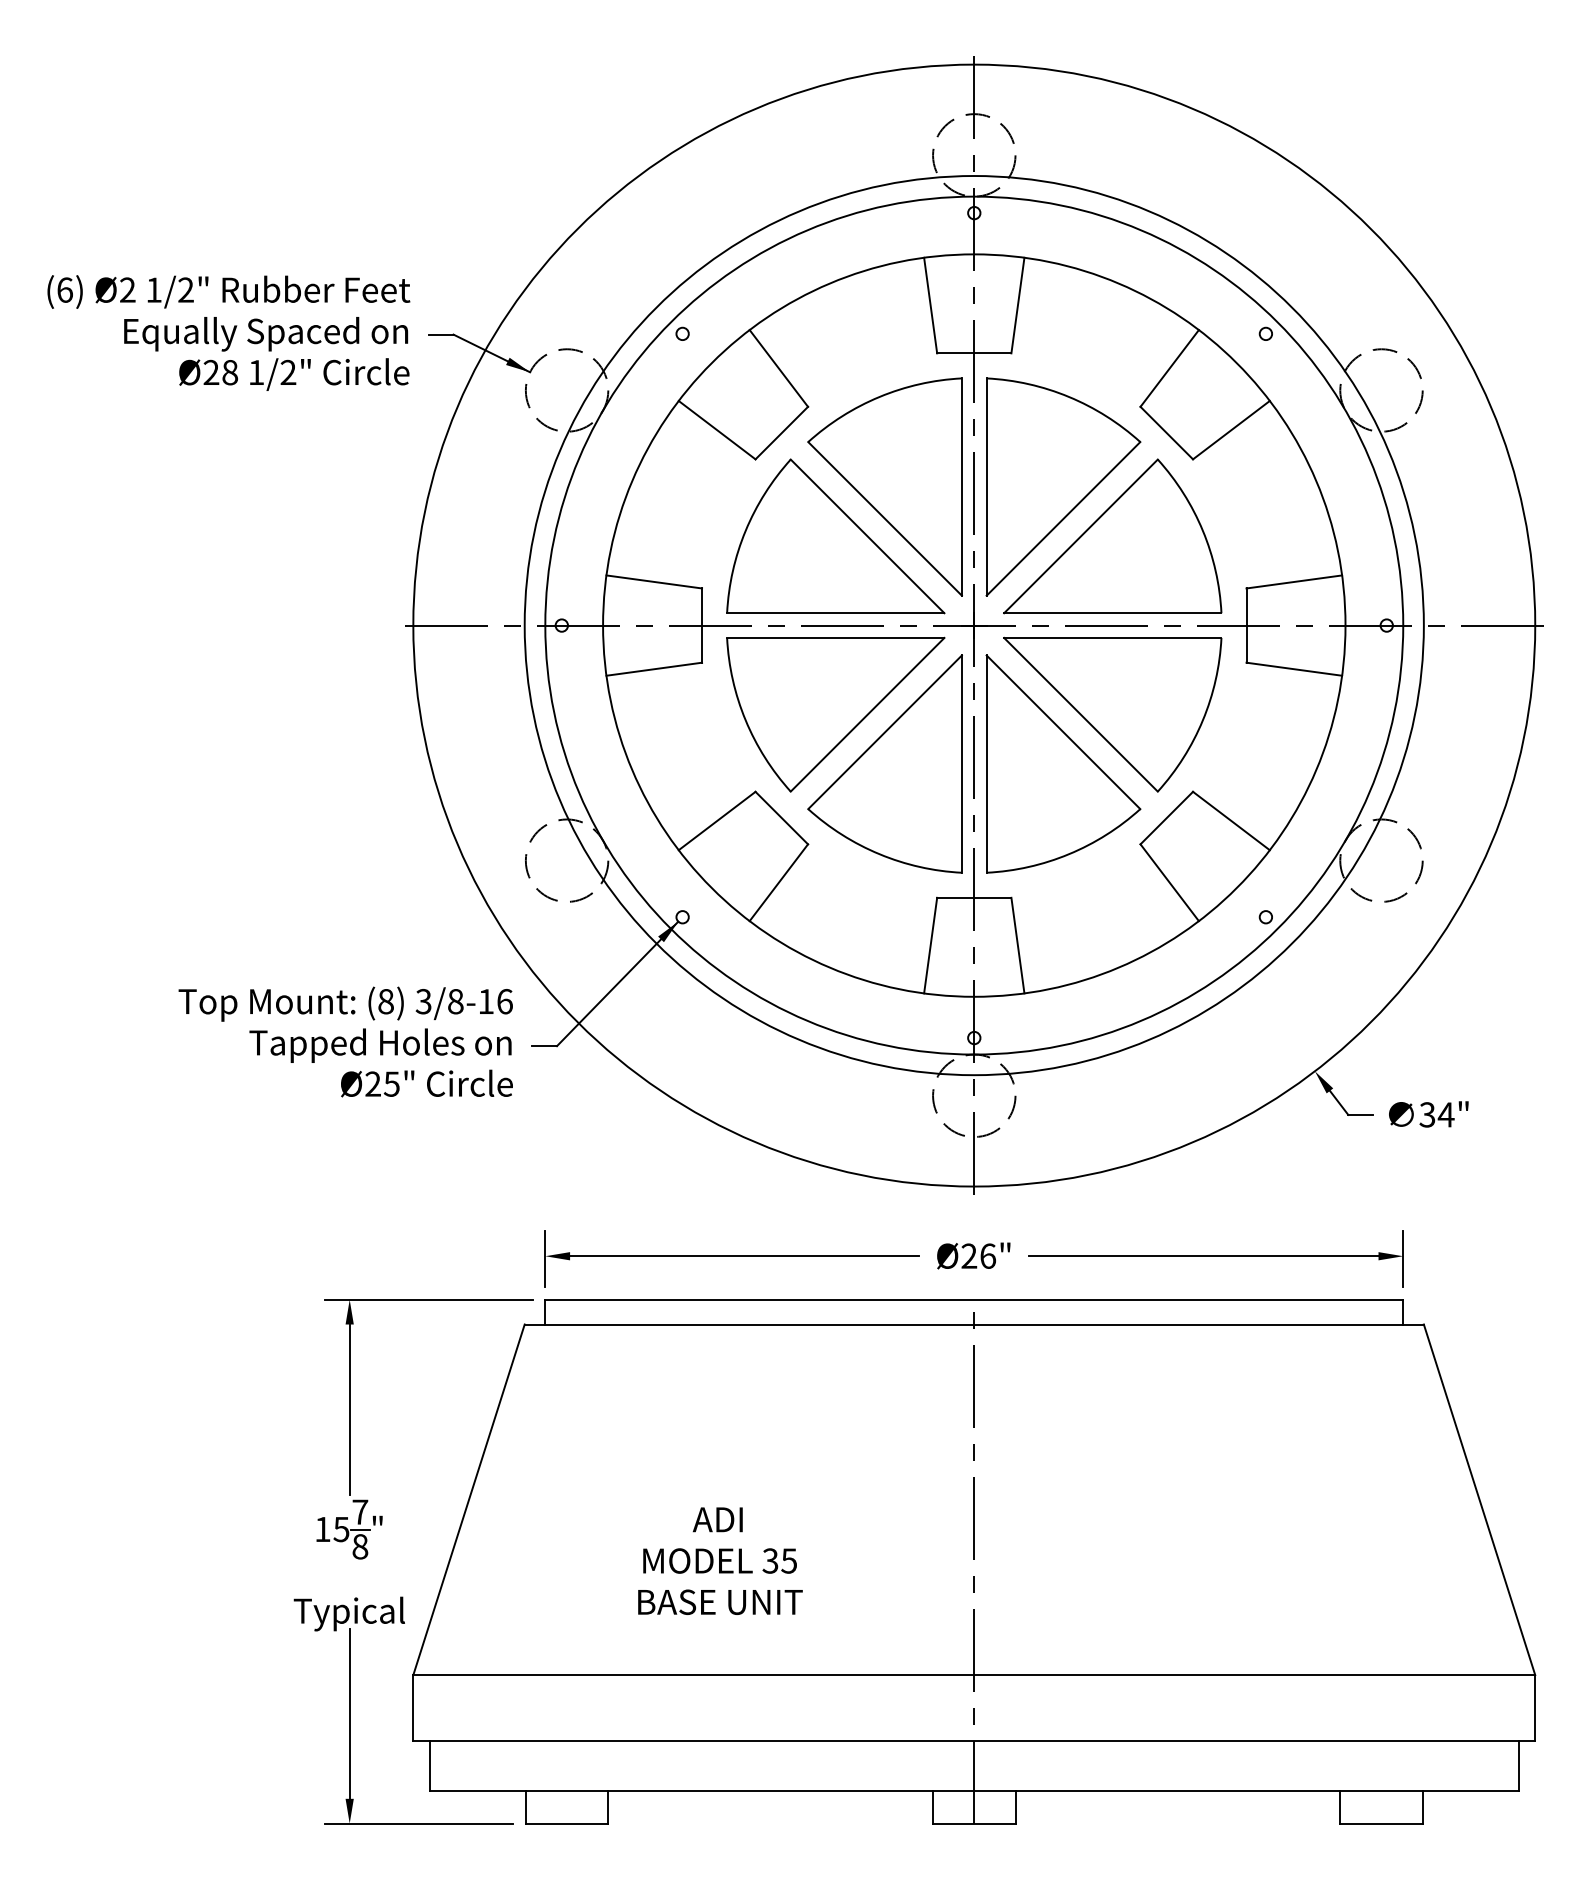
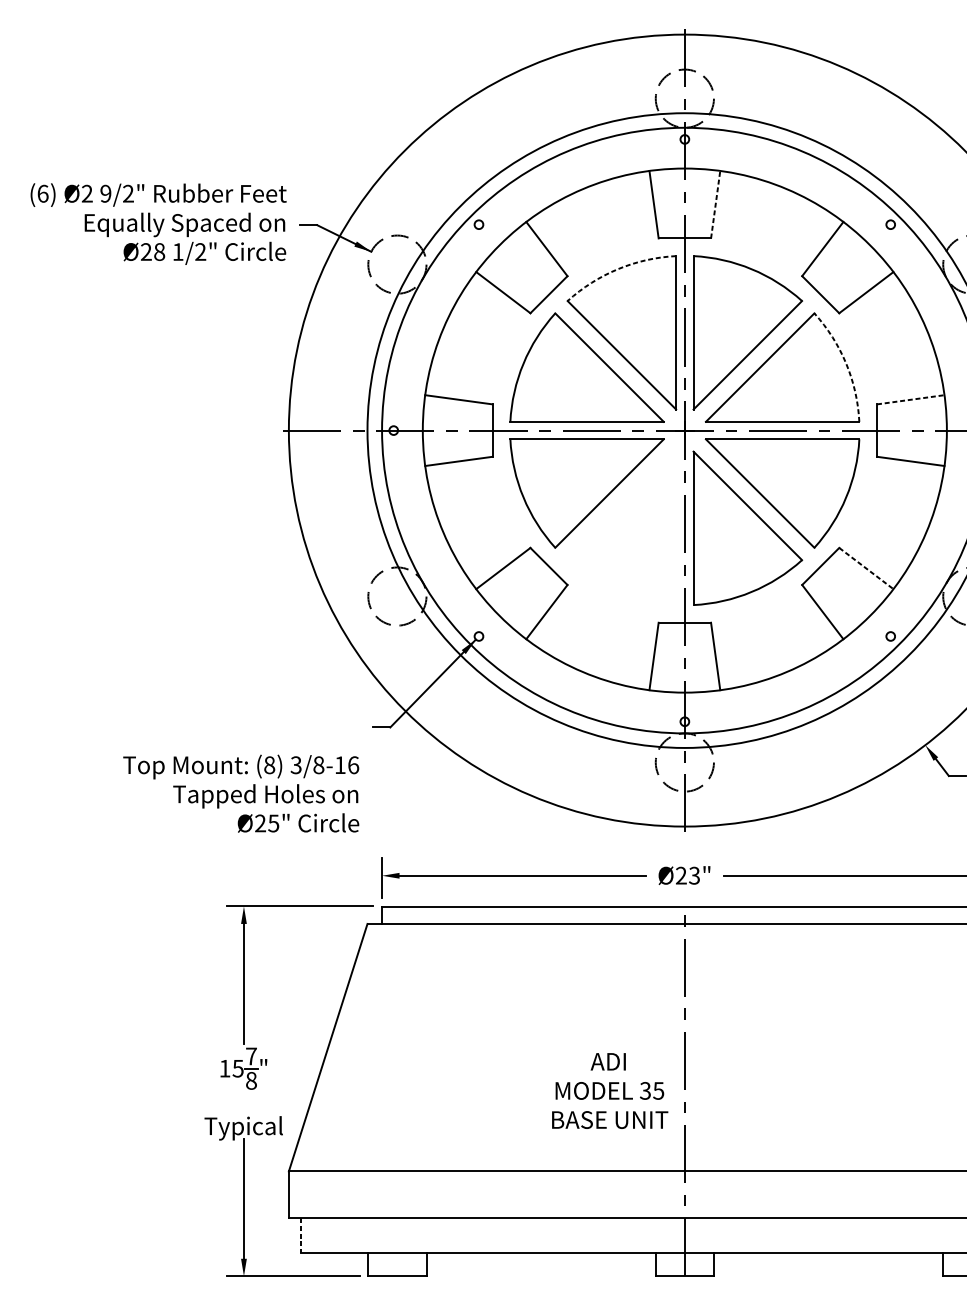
text: (153, 289) -> (105, 193), 1/2" -> 9/2"
line: (1018, 305) -> (716, 204), solid -> dashed
arc: (879, 396) -> (617, 268), solid -> dashed
arc: (1202, 530) -> (845, 363), solid -> dashed
line: (1294, 581) -> (910, 399), solid -> dashed
part: (884, 763) -> (621, 527), removed
line: (1231, 821) -> (866, 568), solid -> dashed
text: (345, 1041) -> (241, 793), moved
text: (987, 1255) -> (694, 875), Ø26" -> Ø23"
text: (720, 1560) -> (610, 1090), moved
line: (429, 1765) -> (300, 1235), solid -> dashed

